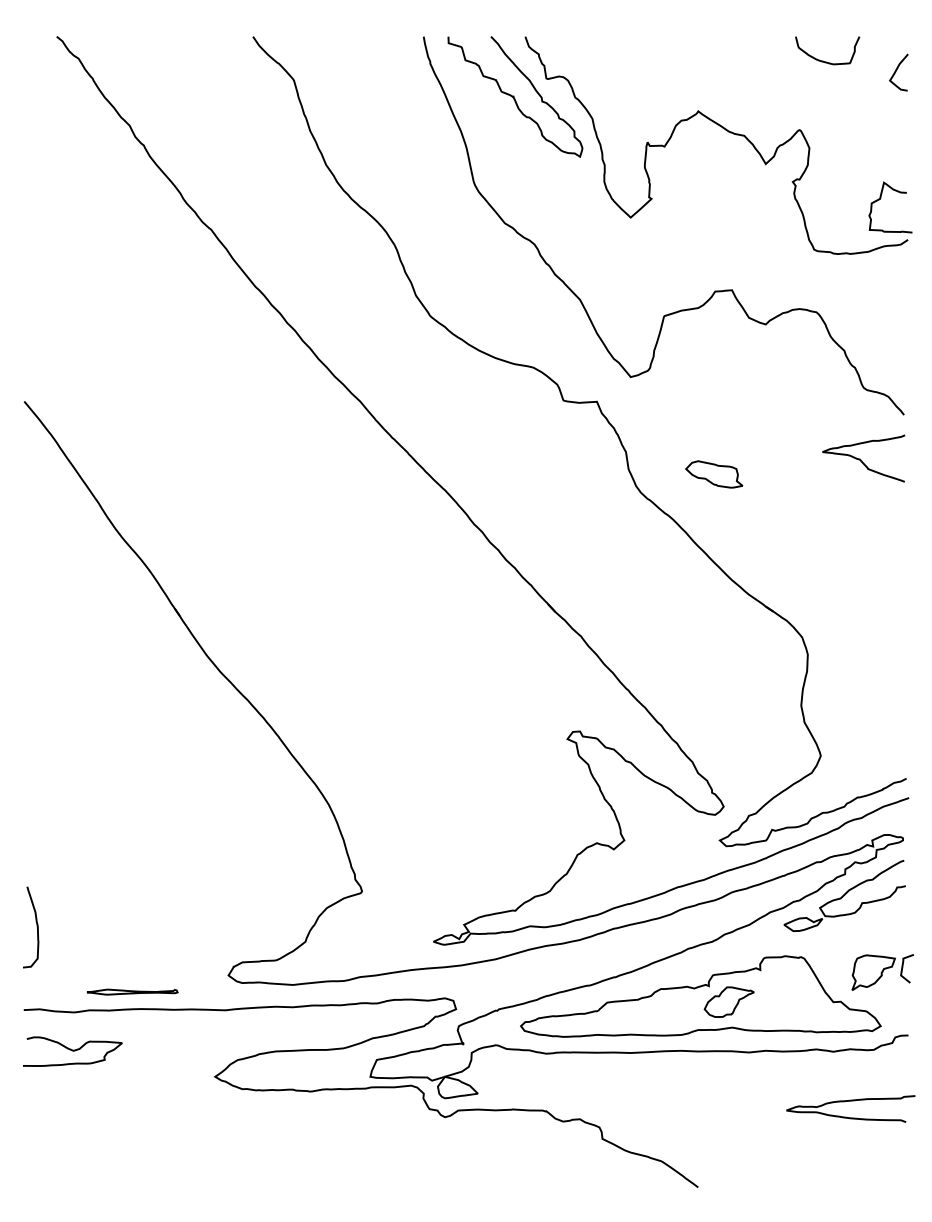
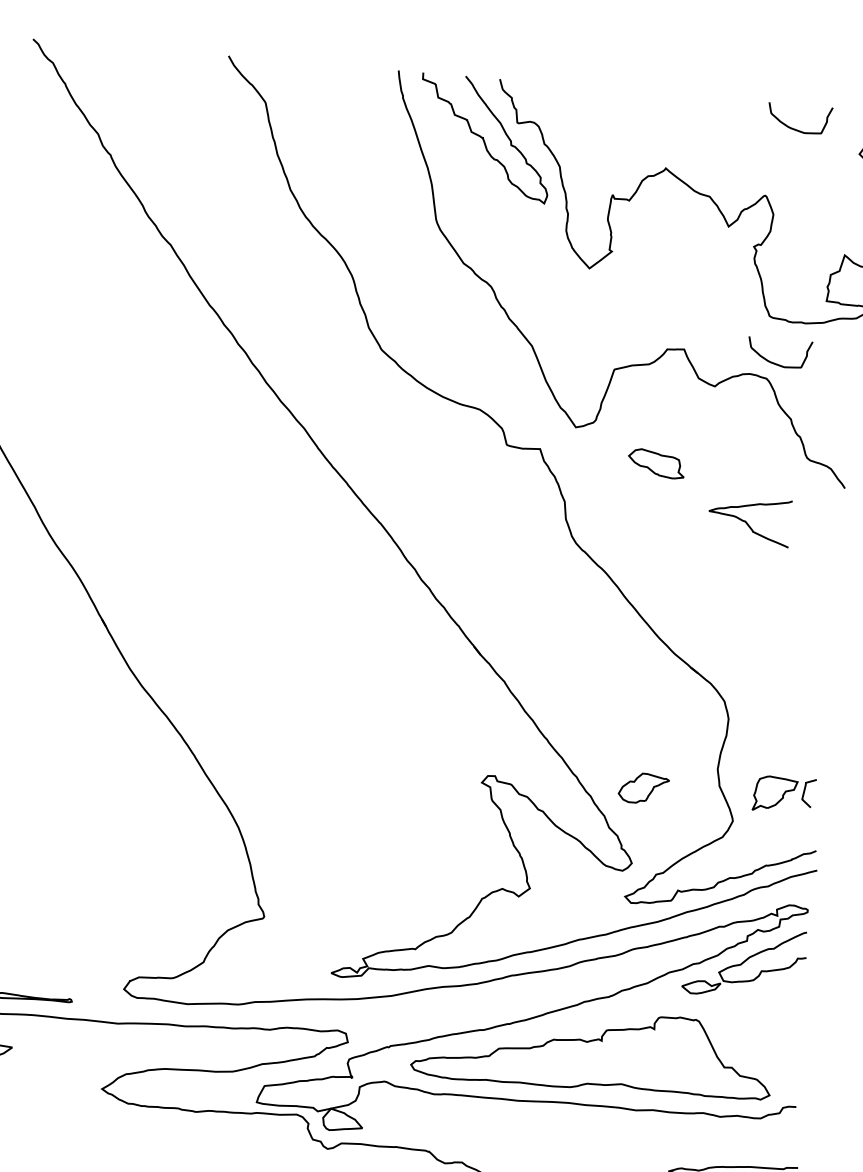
curve: (823, 295) -> (774, 362), added
curve: (861, 459) -> (747, 521), moved
part: (714, 474) -> (656, 463), moved
part: (882, 972) -> (784, 794), moved
part: (728, 1001) -> (643, 787), moved

